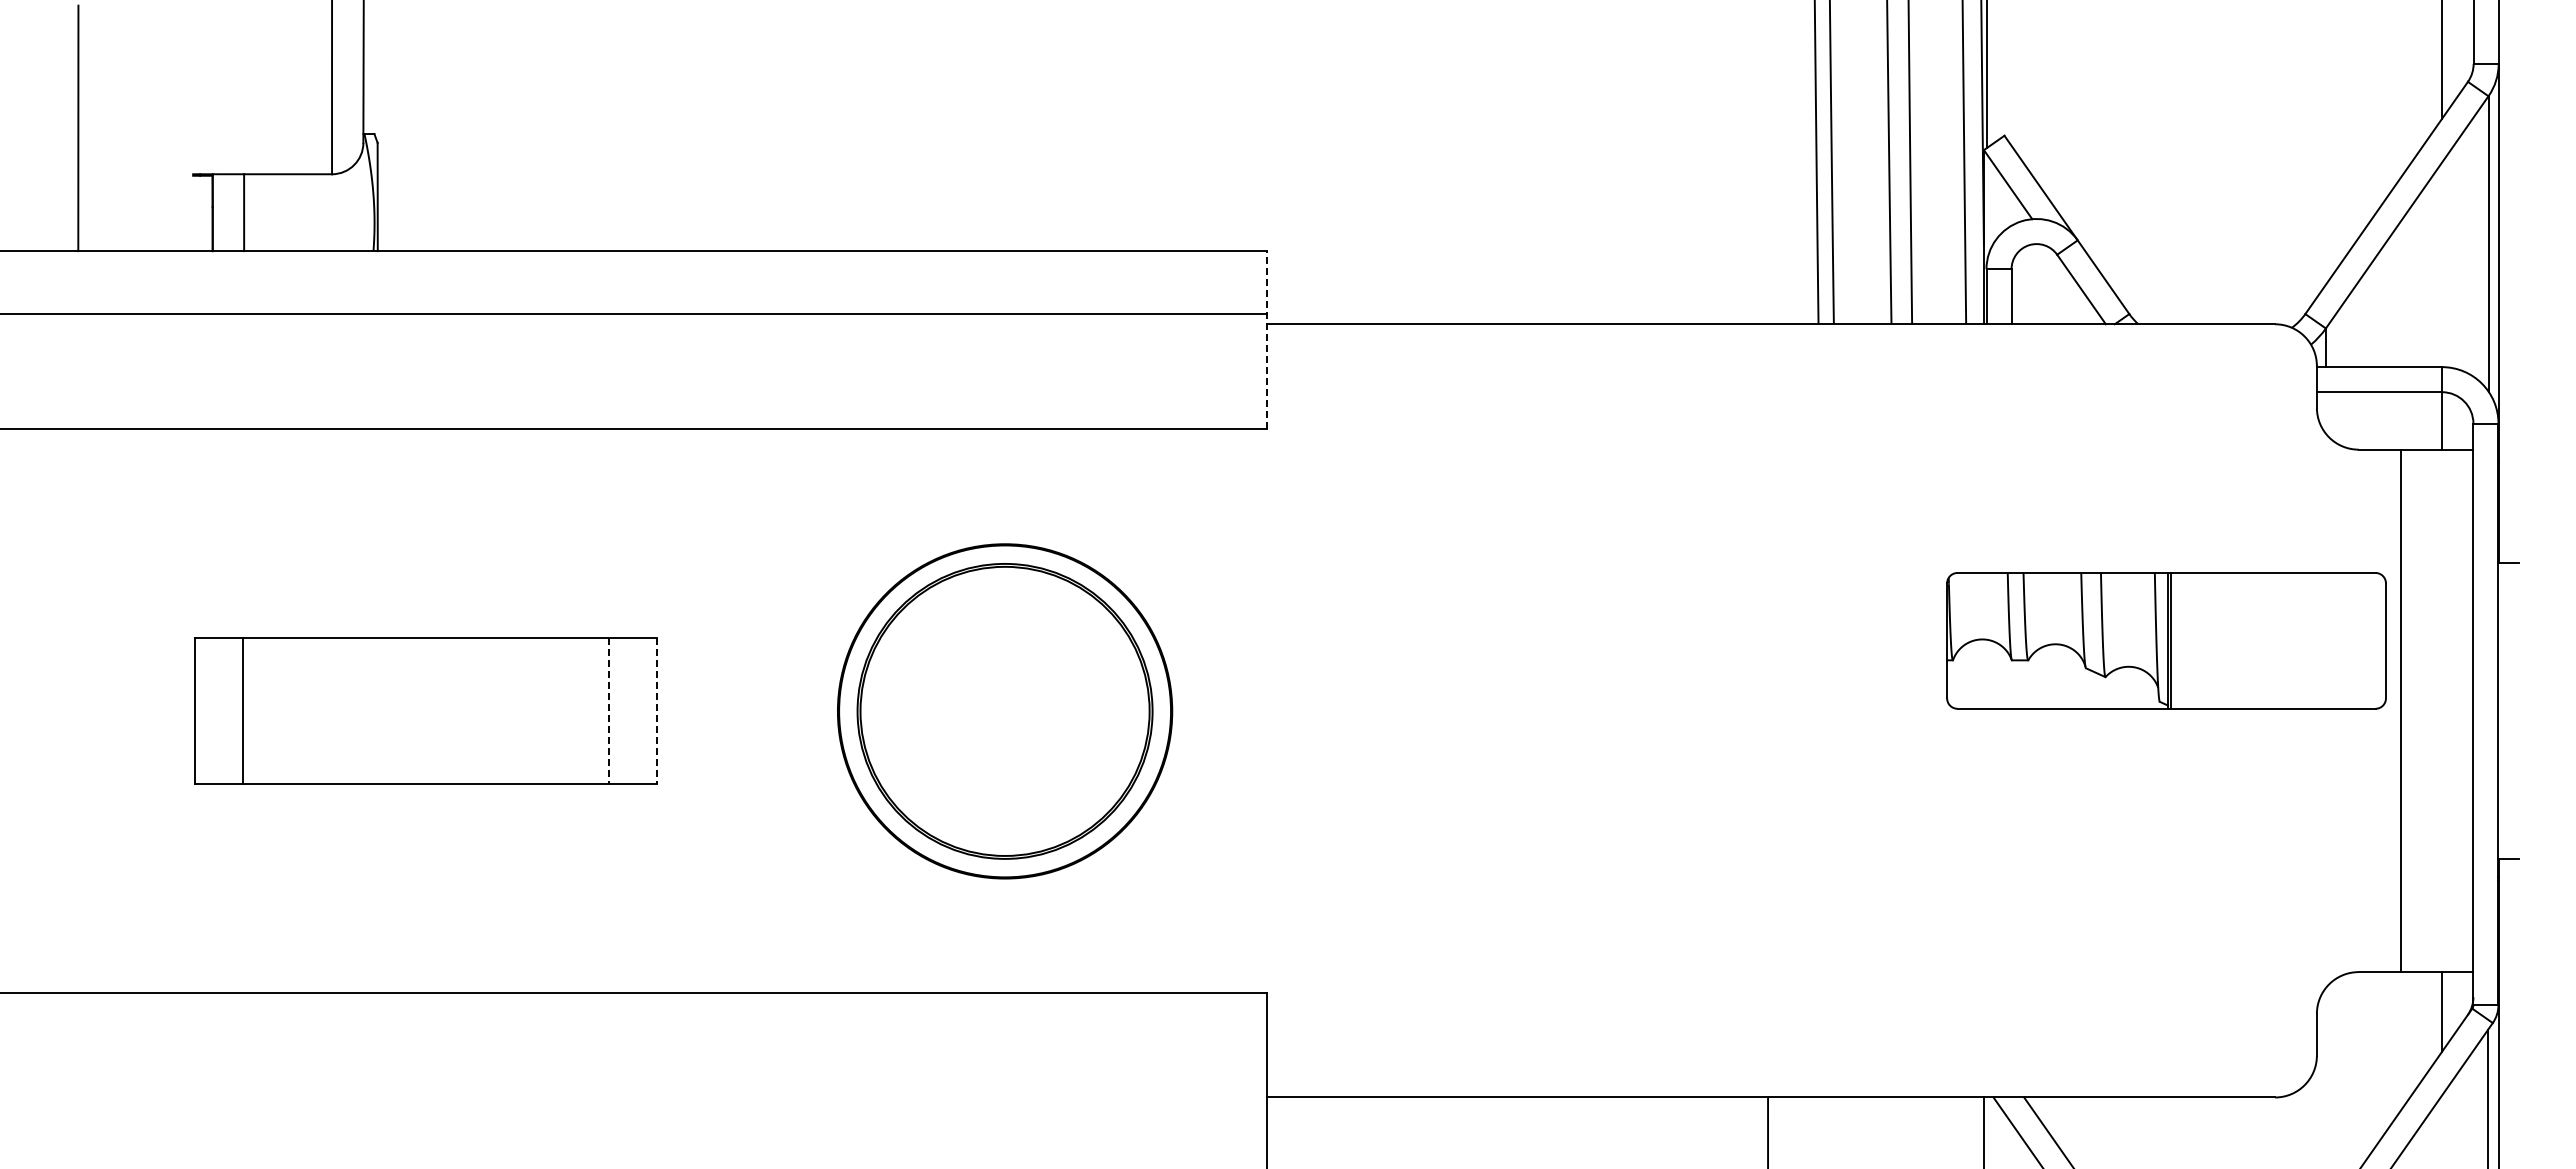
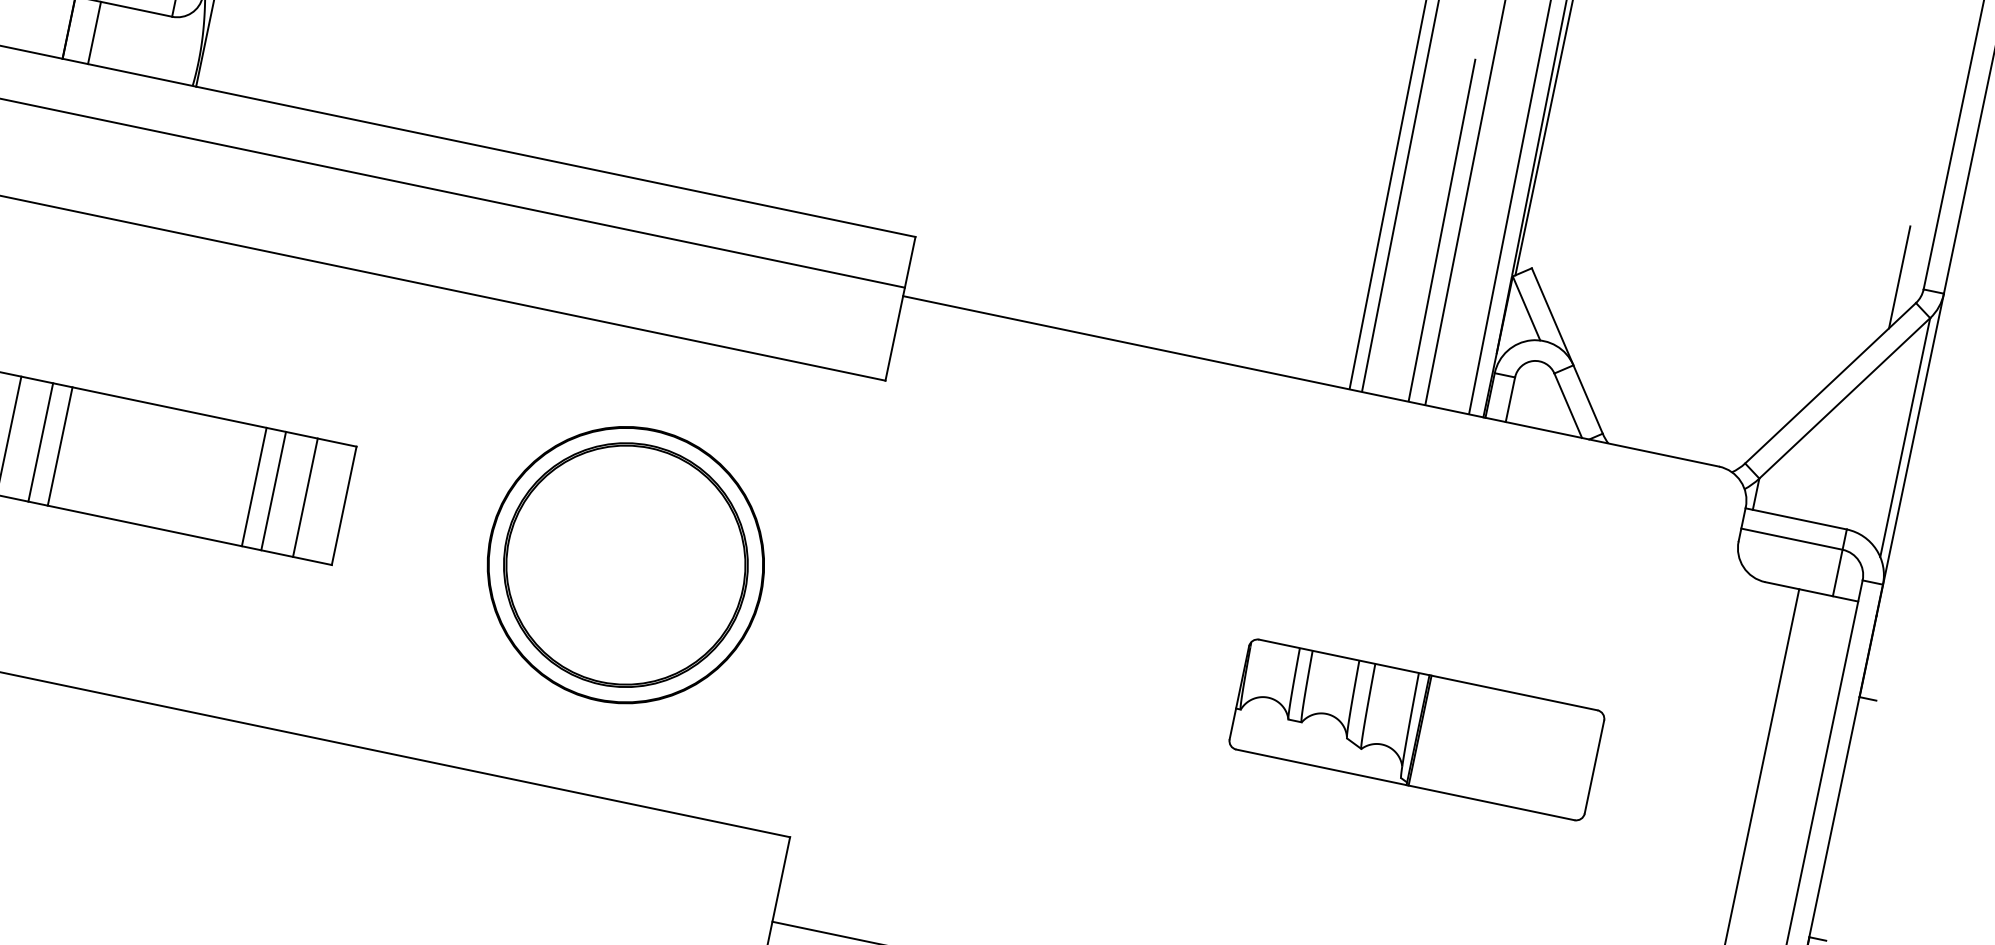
line: (1266, 339) -> (900, 308), dashed -> solid
part: (2166, 640) -> (1416, 729), moved
line: (281, 710) -> (40, 442), added
line: (305, 710) -> (60, 446), added
line: (545, 710) -> (254, 486), added
line: (569, 710) -> (273, 490), added
line: (608, 711) -> (305, 498), dashed -> solid
line: (656, 711) -> (343, 506), dashed -> solid

